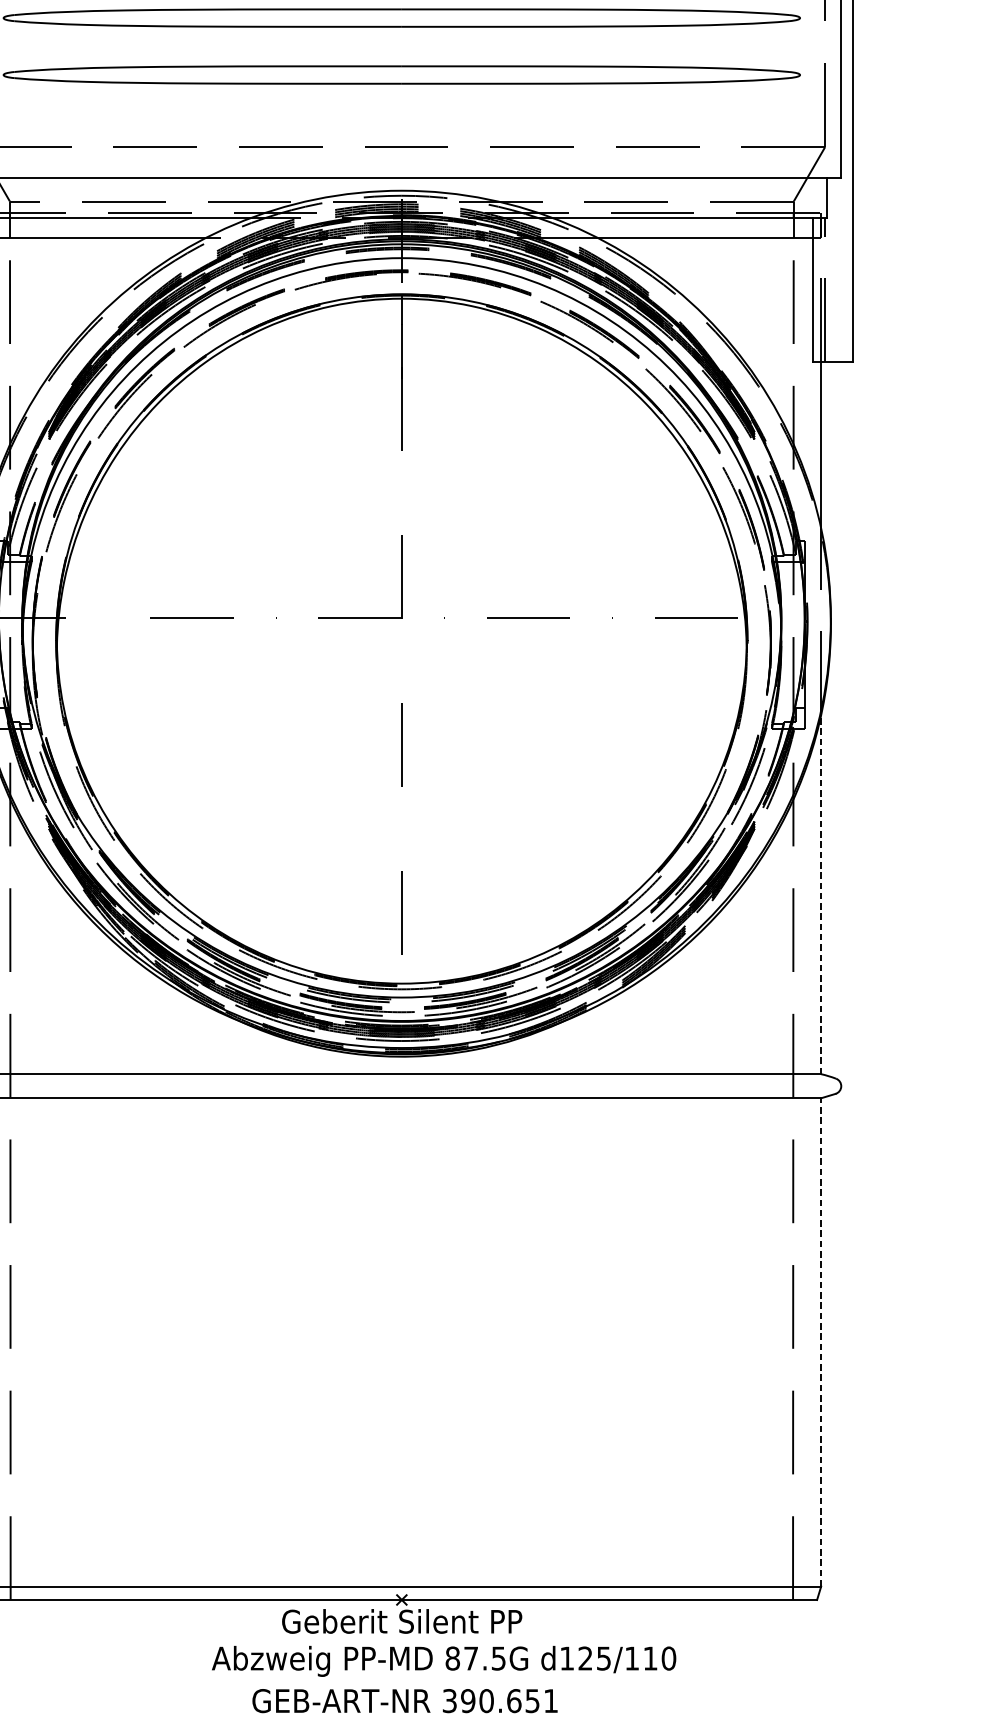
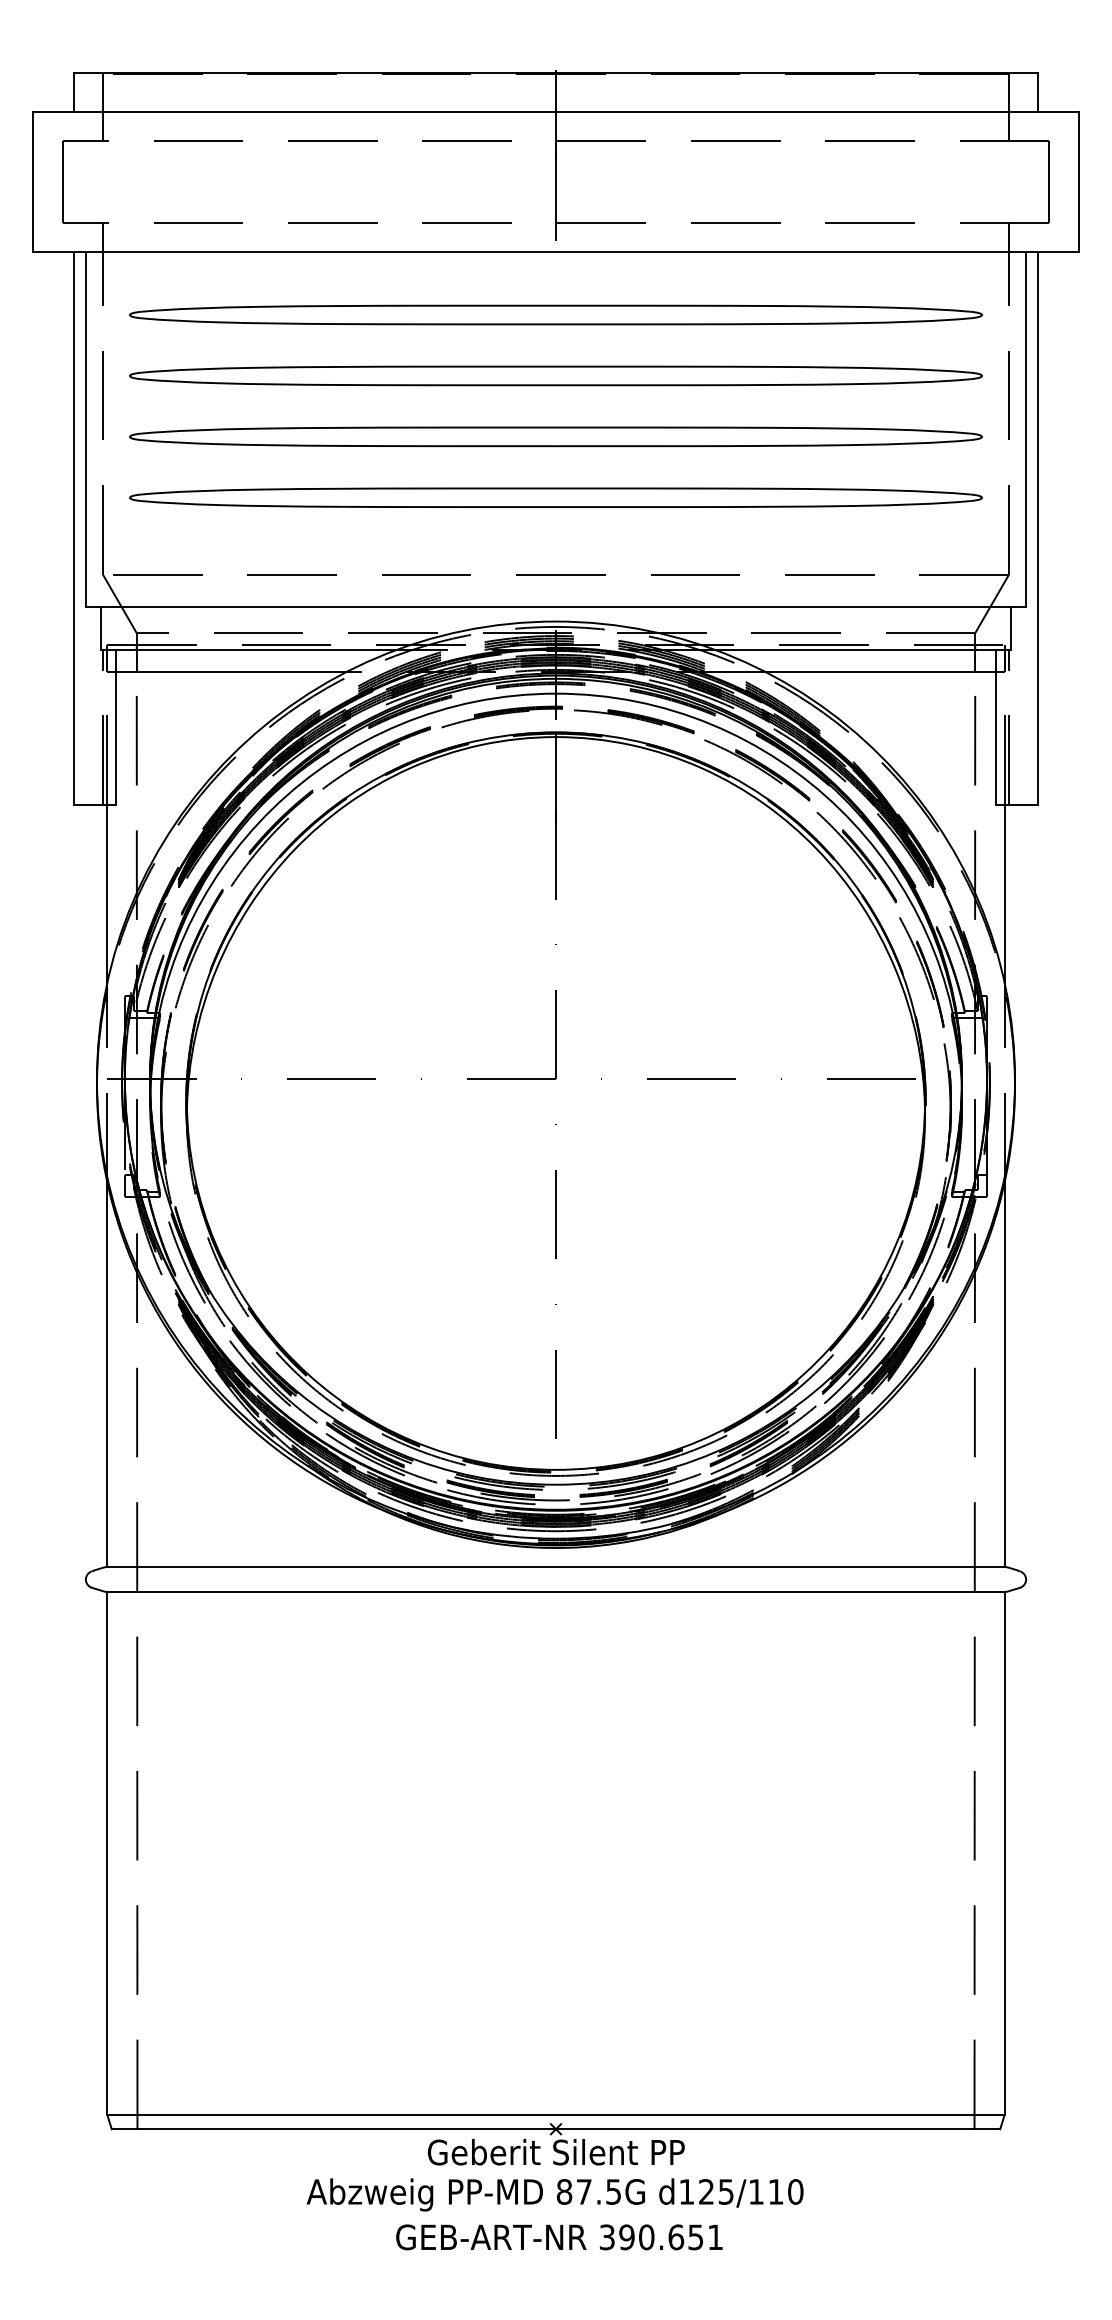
line: (821, 894) -> (1004, 1374), dashed -> solid
line: (821, 1342) -> (1004, 1853), dashed -> solid
text: (443, 1660) -> (554, 2194), moved

